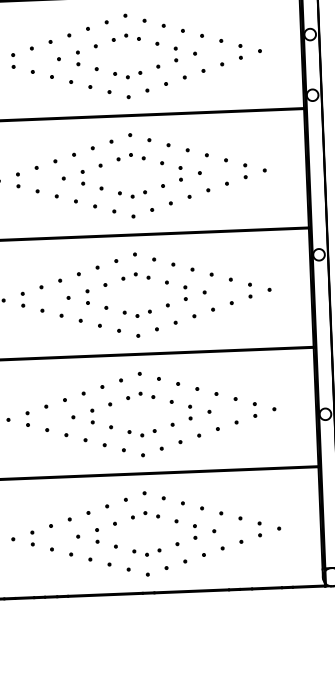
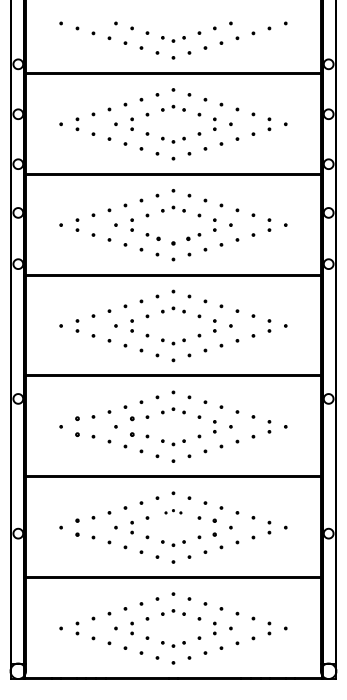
part: (127, 74) -> (173, 240), size x1.4
part: (86, 296) -> (131, 426), size x1.6
part: (23, 299) -> (77, 426), size x1.6
part: (140, 395) -> (173, 511), size x0.7
part: (189, 412) -> (214, 527), size x1.4
part: (27, 418) -> (77, 527), size x1.4

